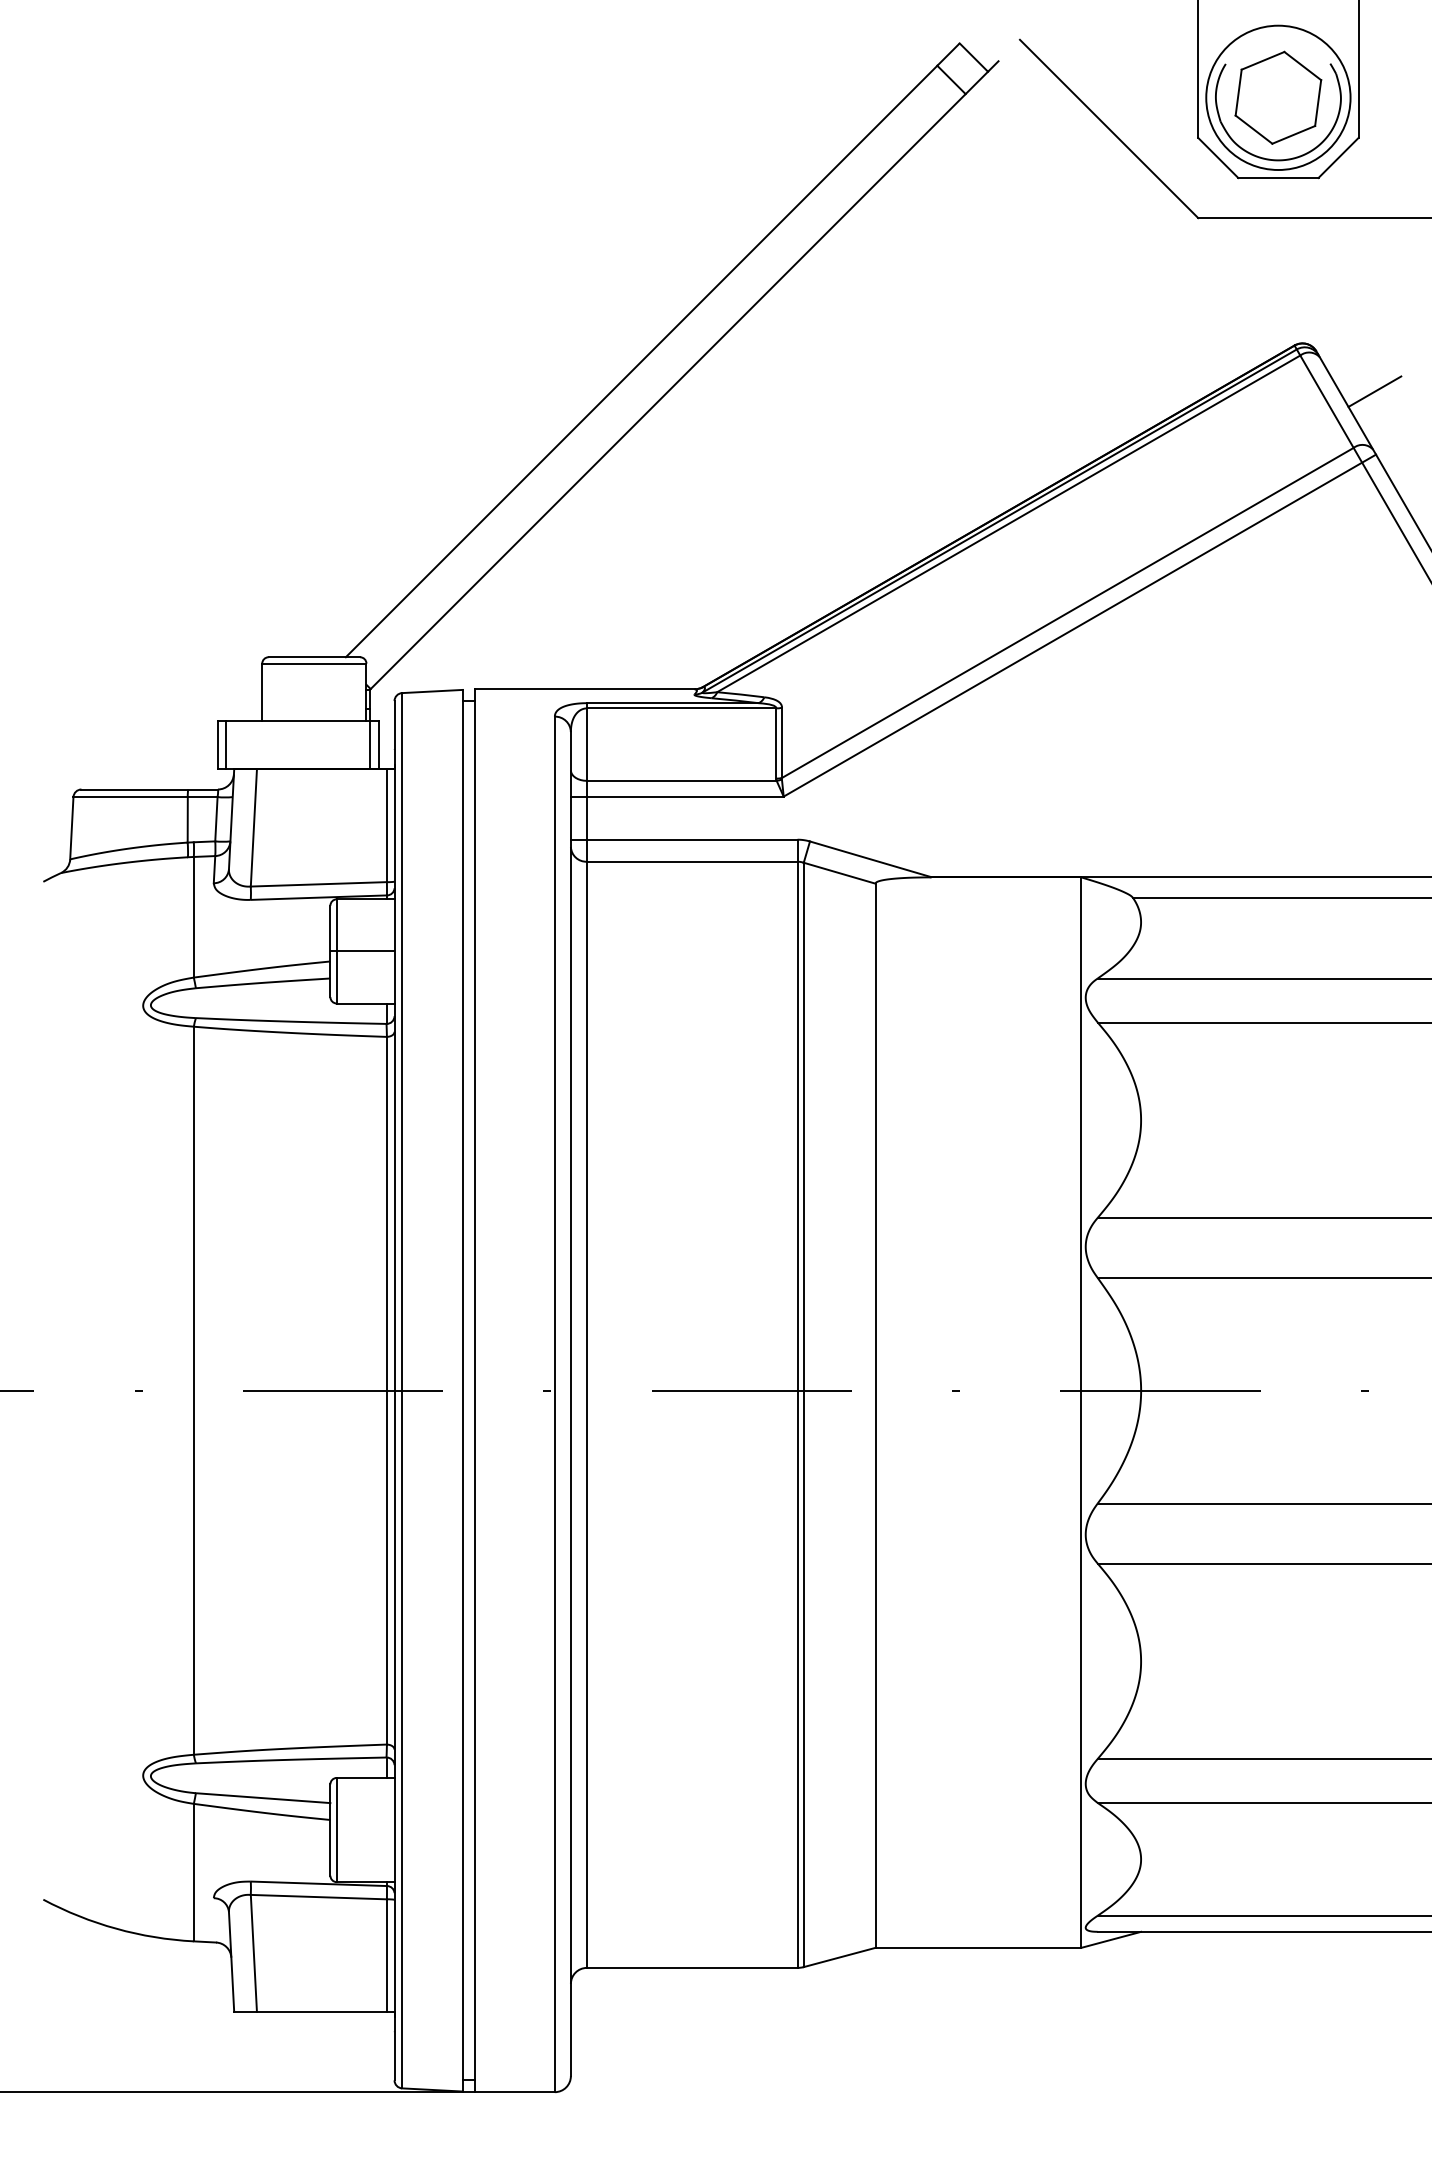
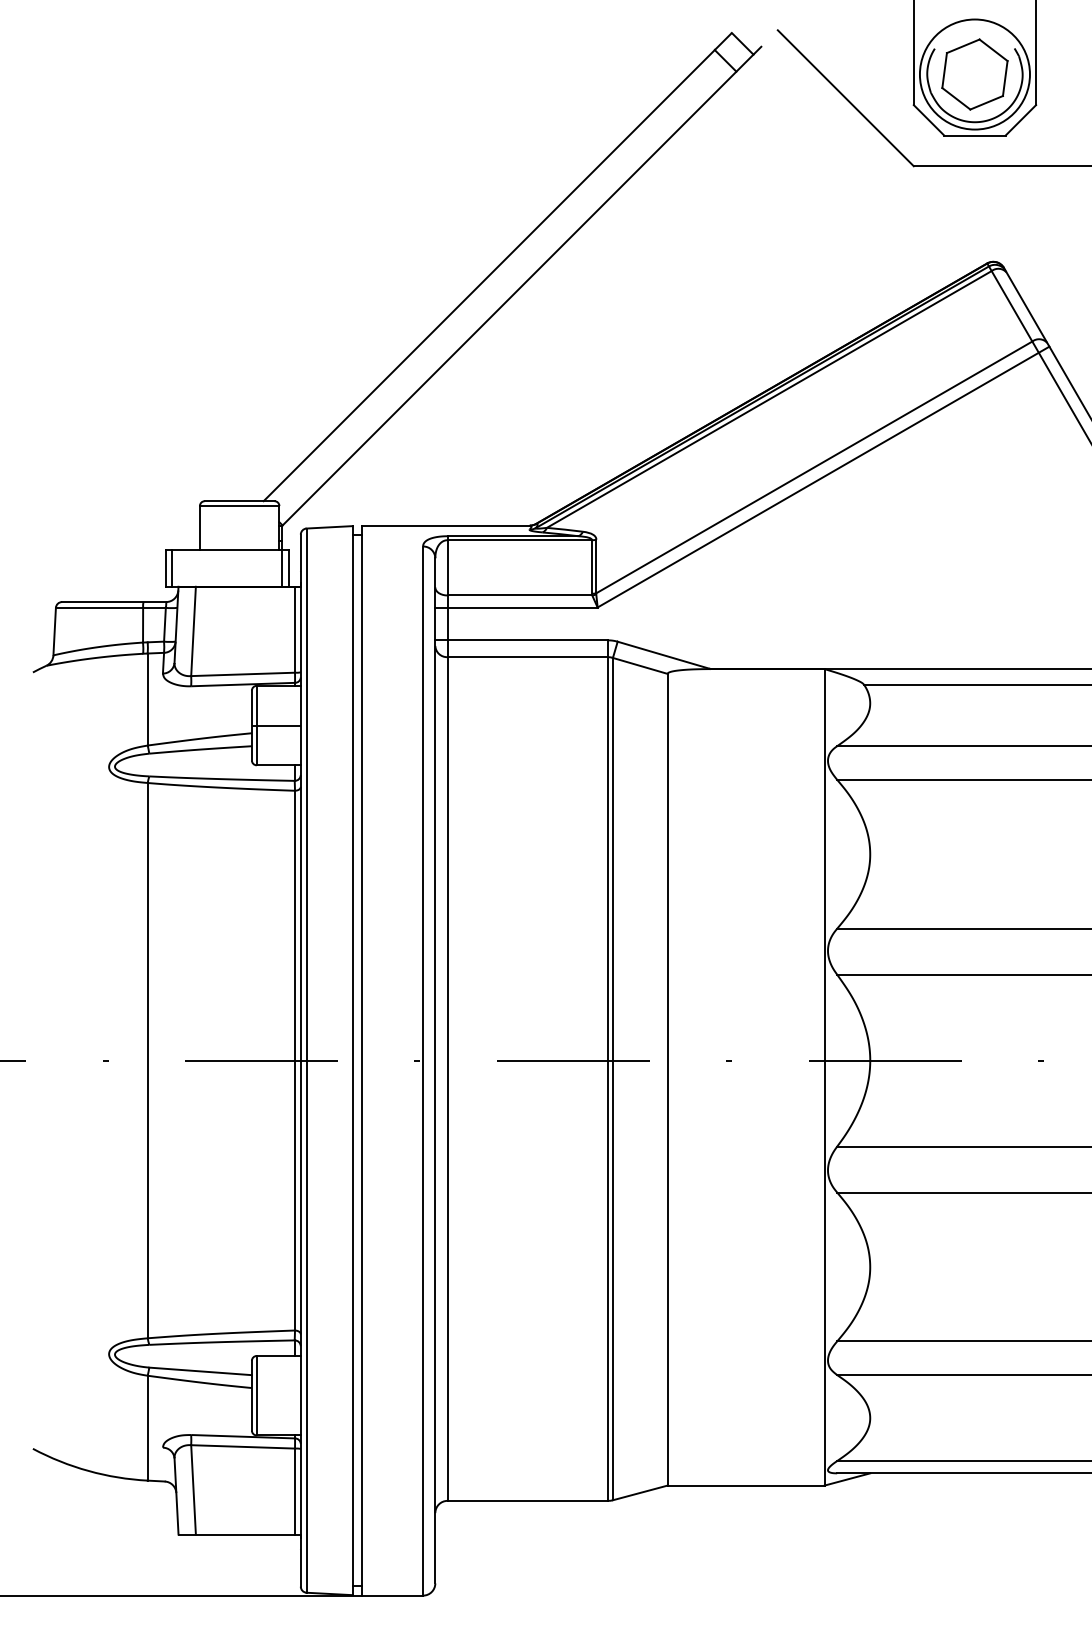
line: (1374, 391) -> (1048, 298), removed

